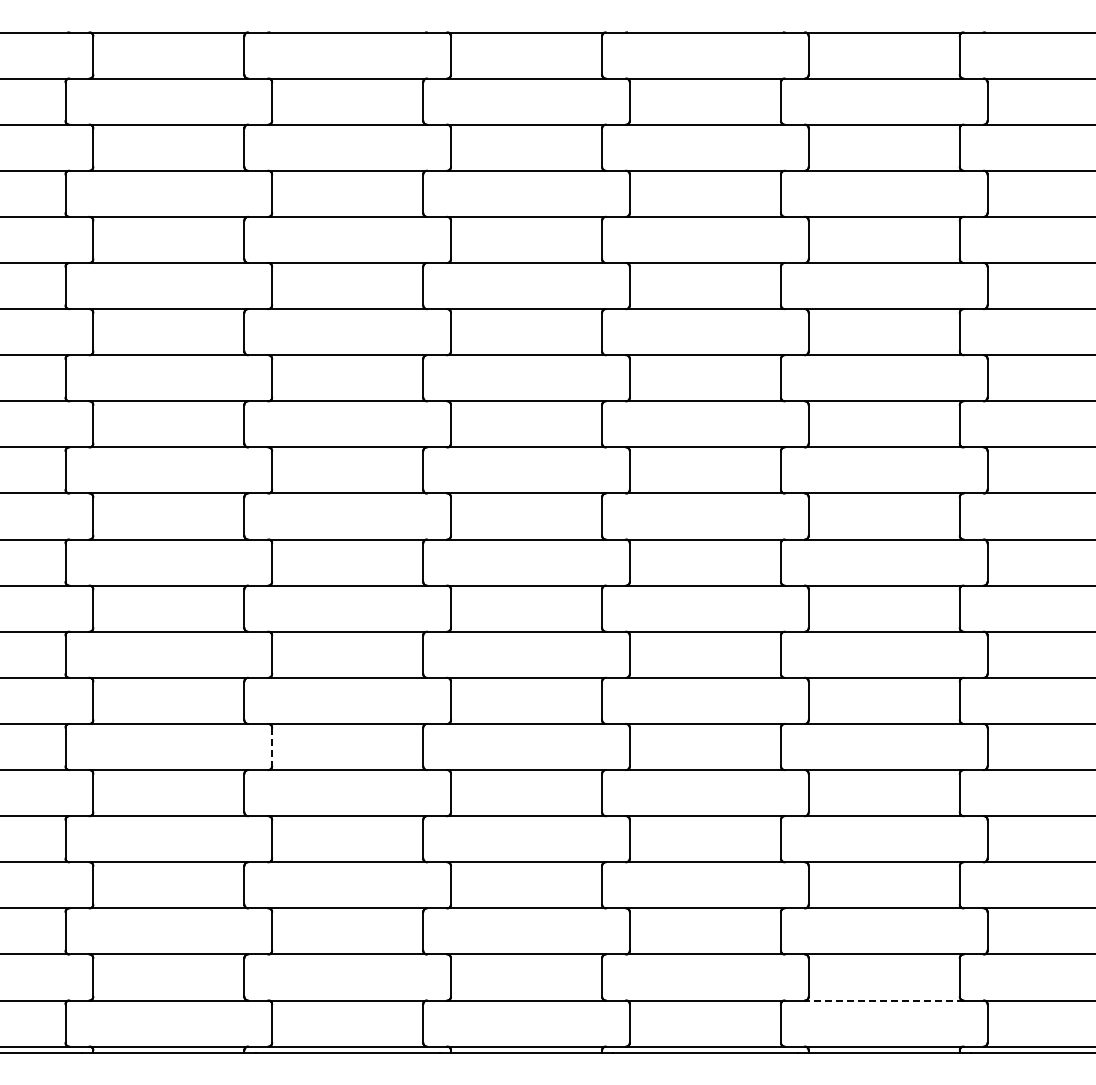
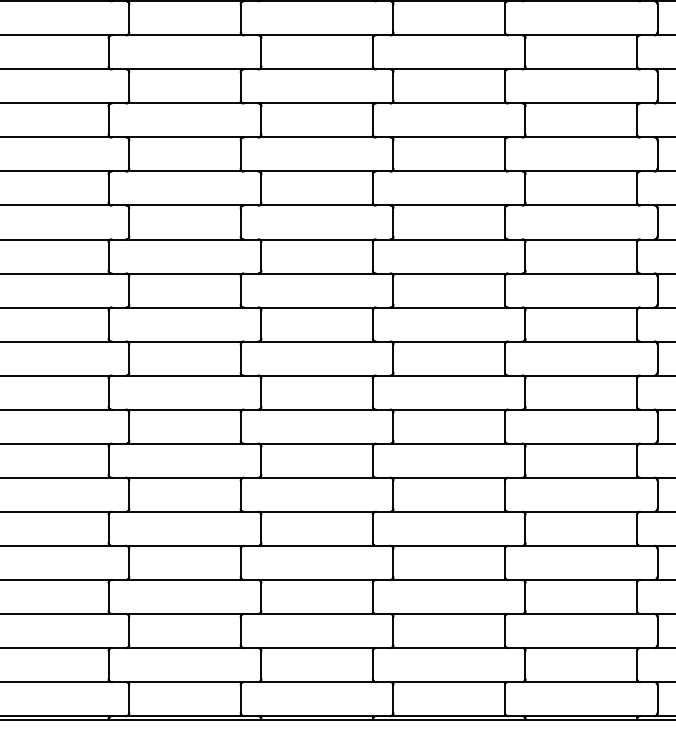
line: (272, 747) -> (129, 495), dashed -> solid
line: (883, 1000) -> (580, 682), dashed -> solid

